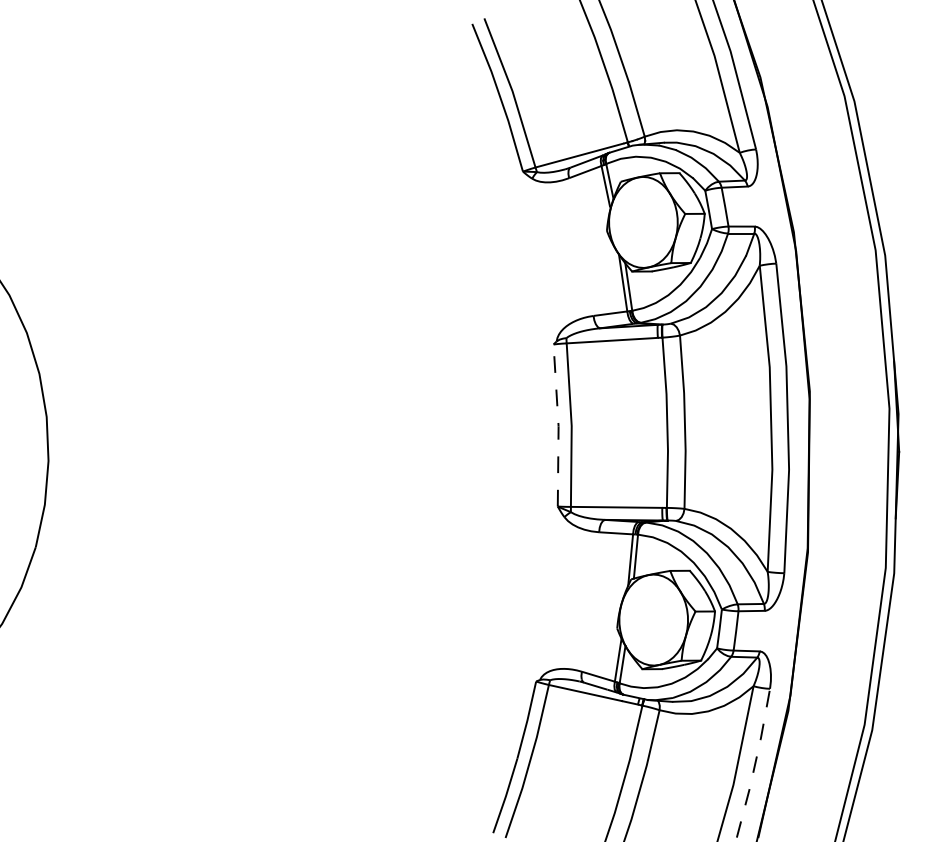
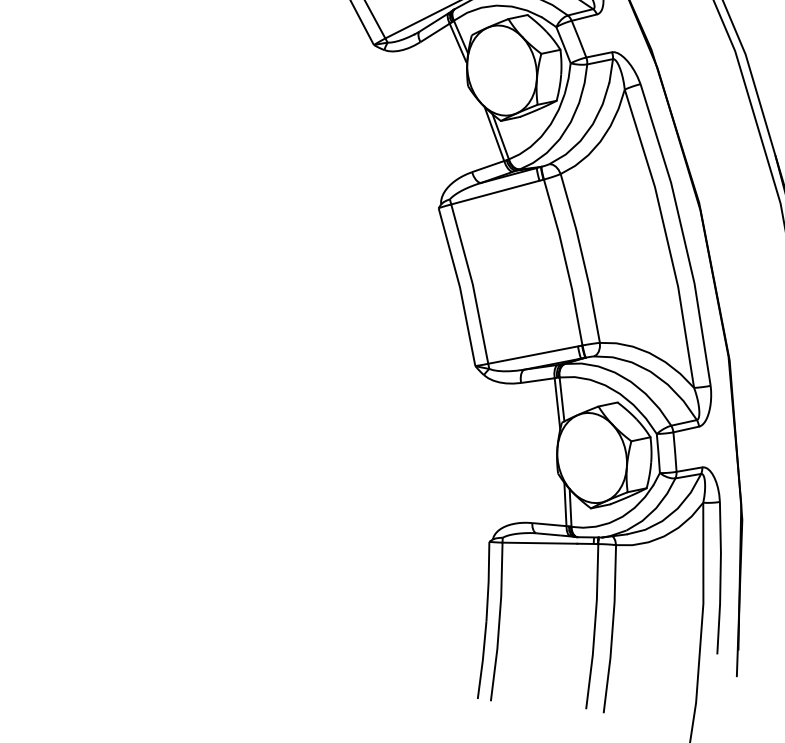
line: (558, 425) -> (459, 286), dashed -> solid
line: (755, 763) -> (720, 578), dashed -> solid

